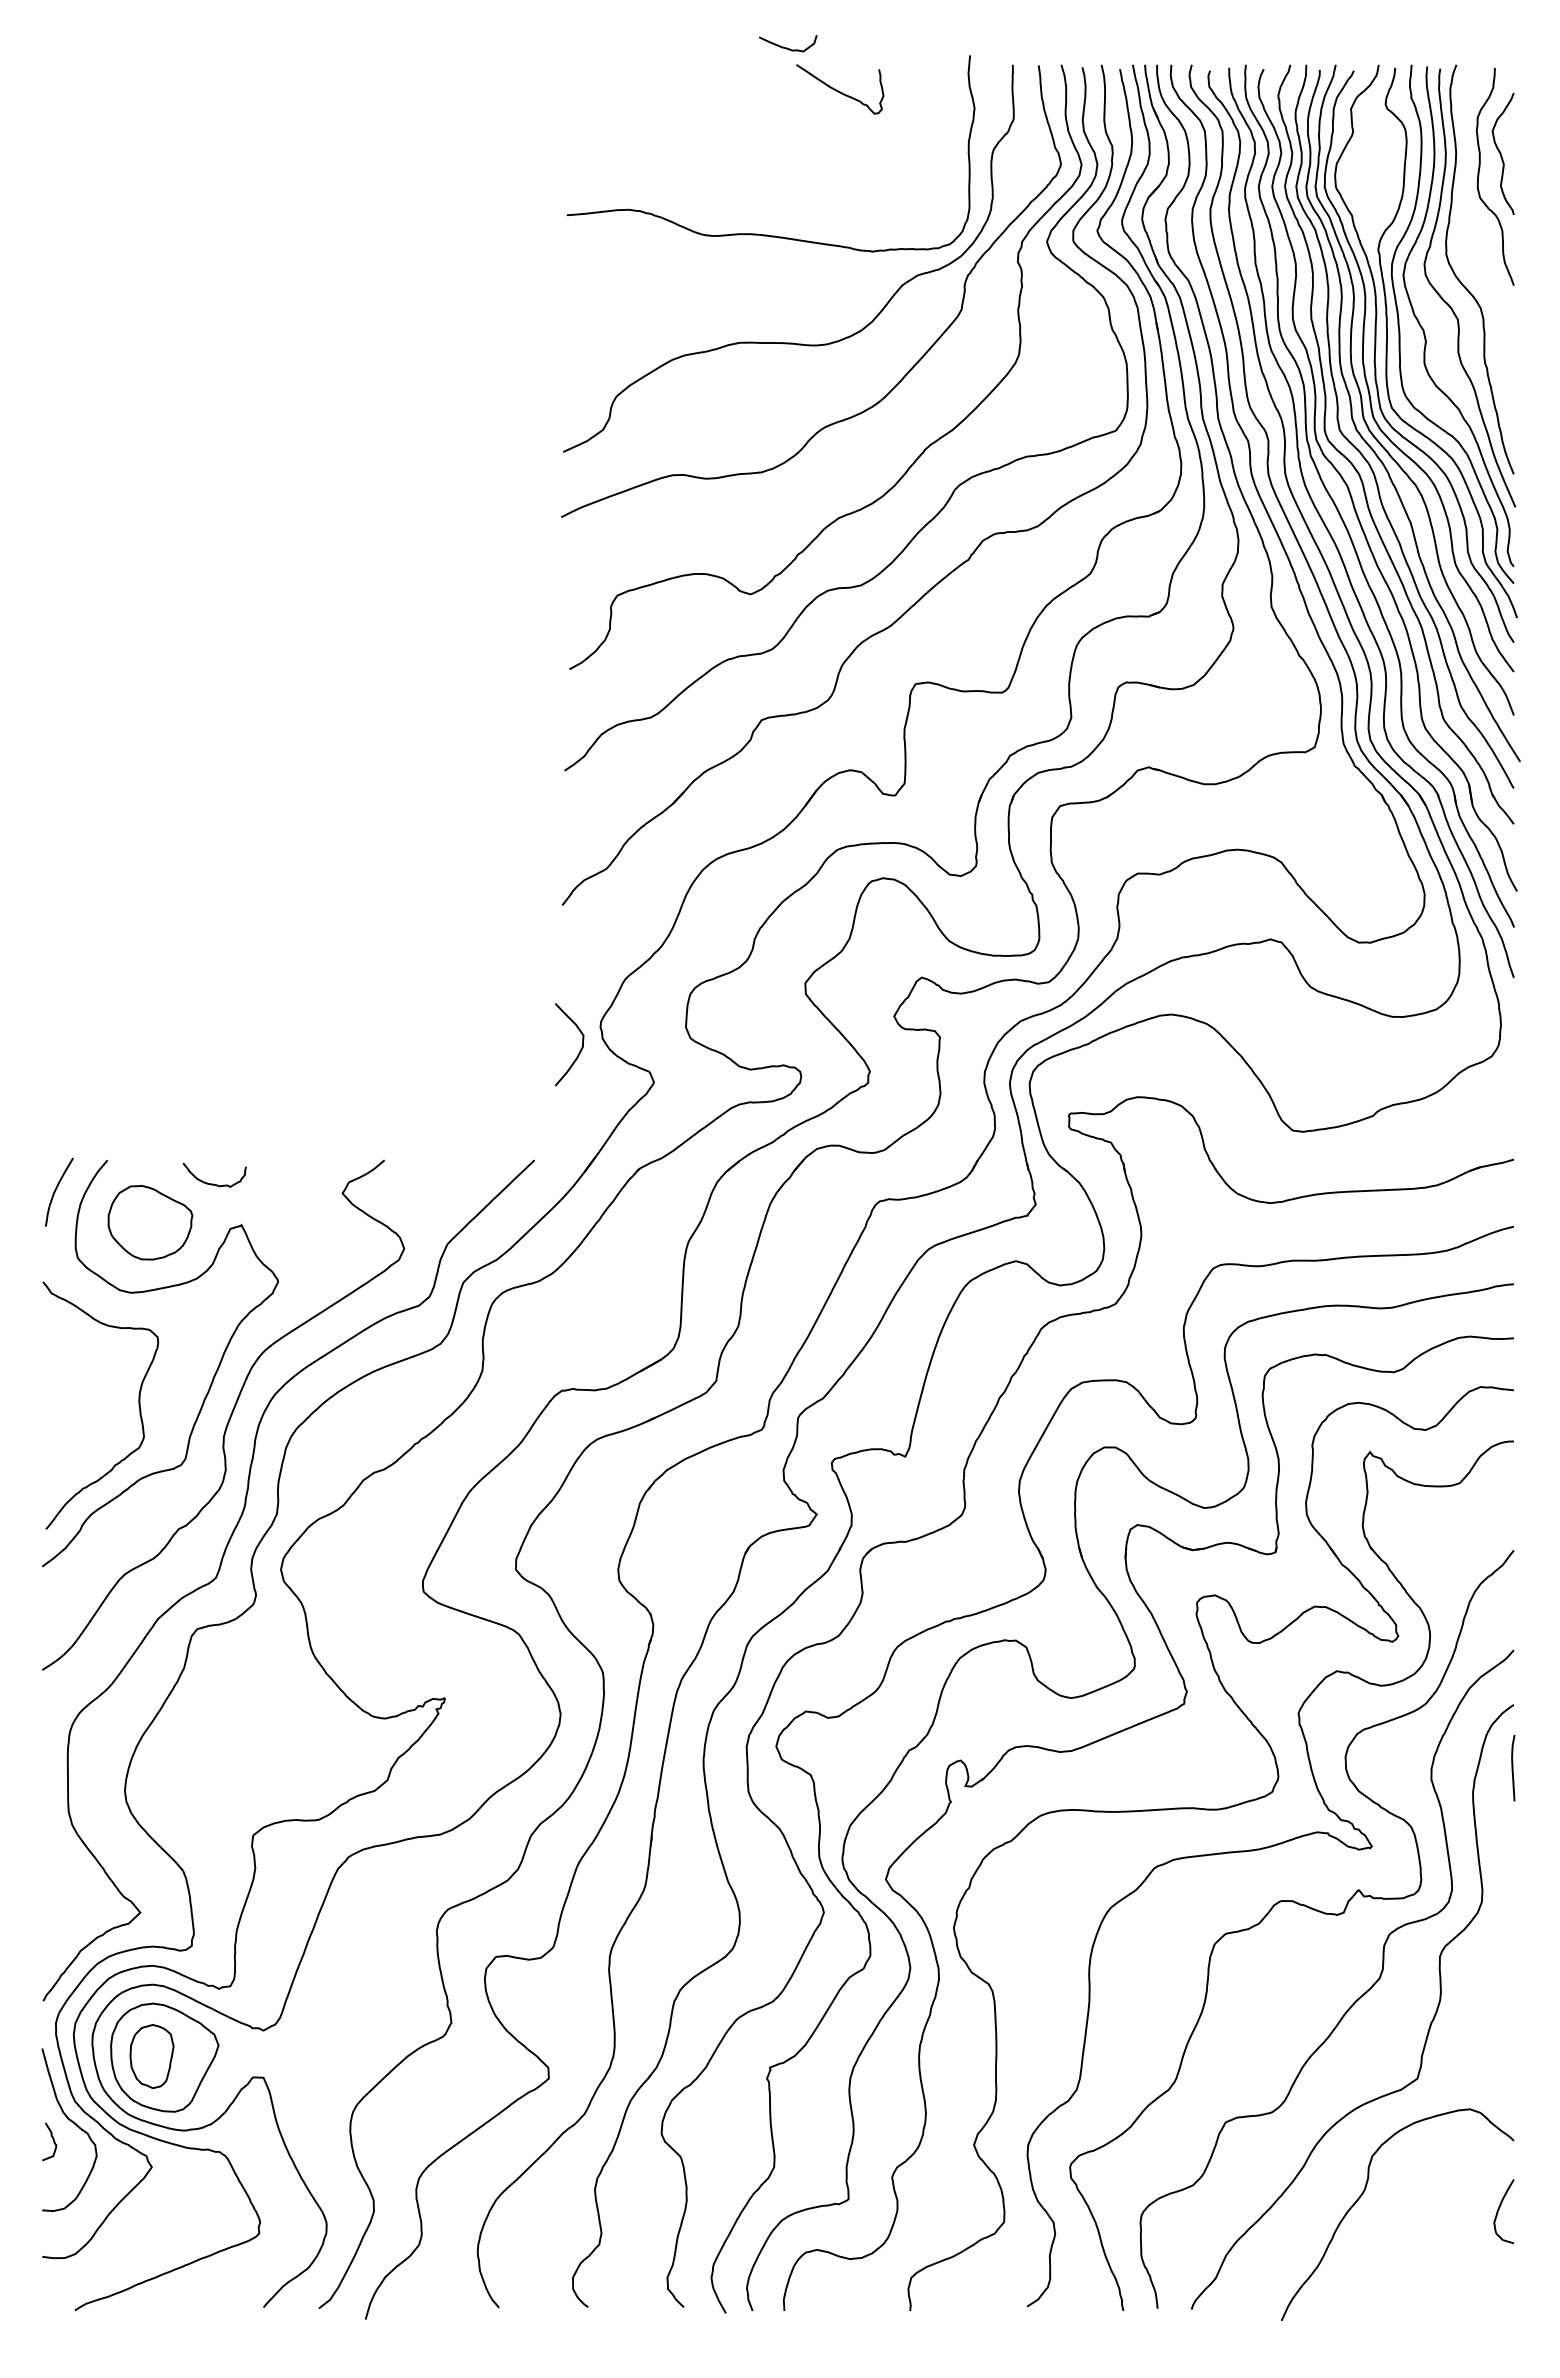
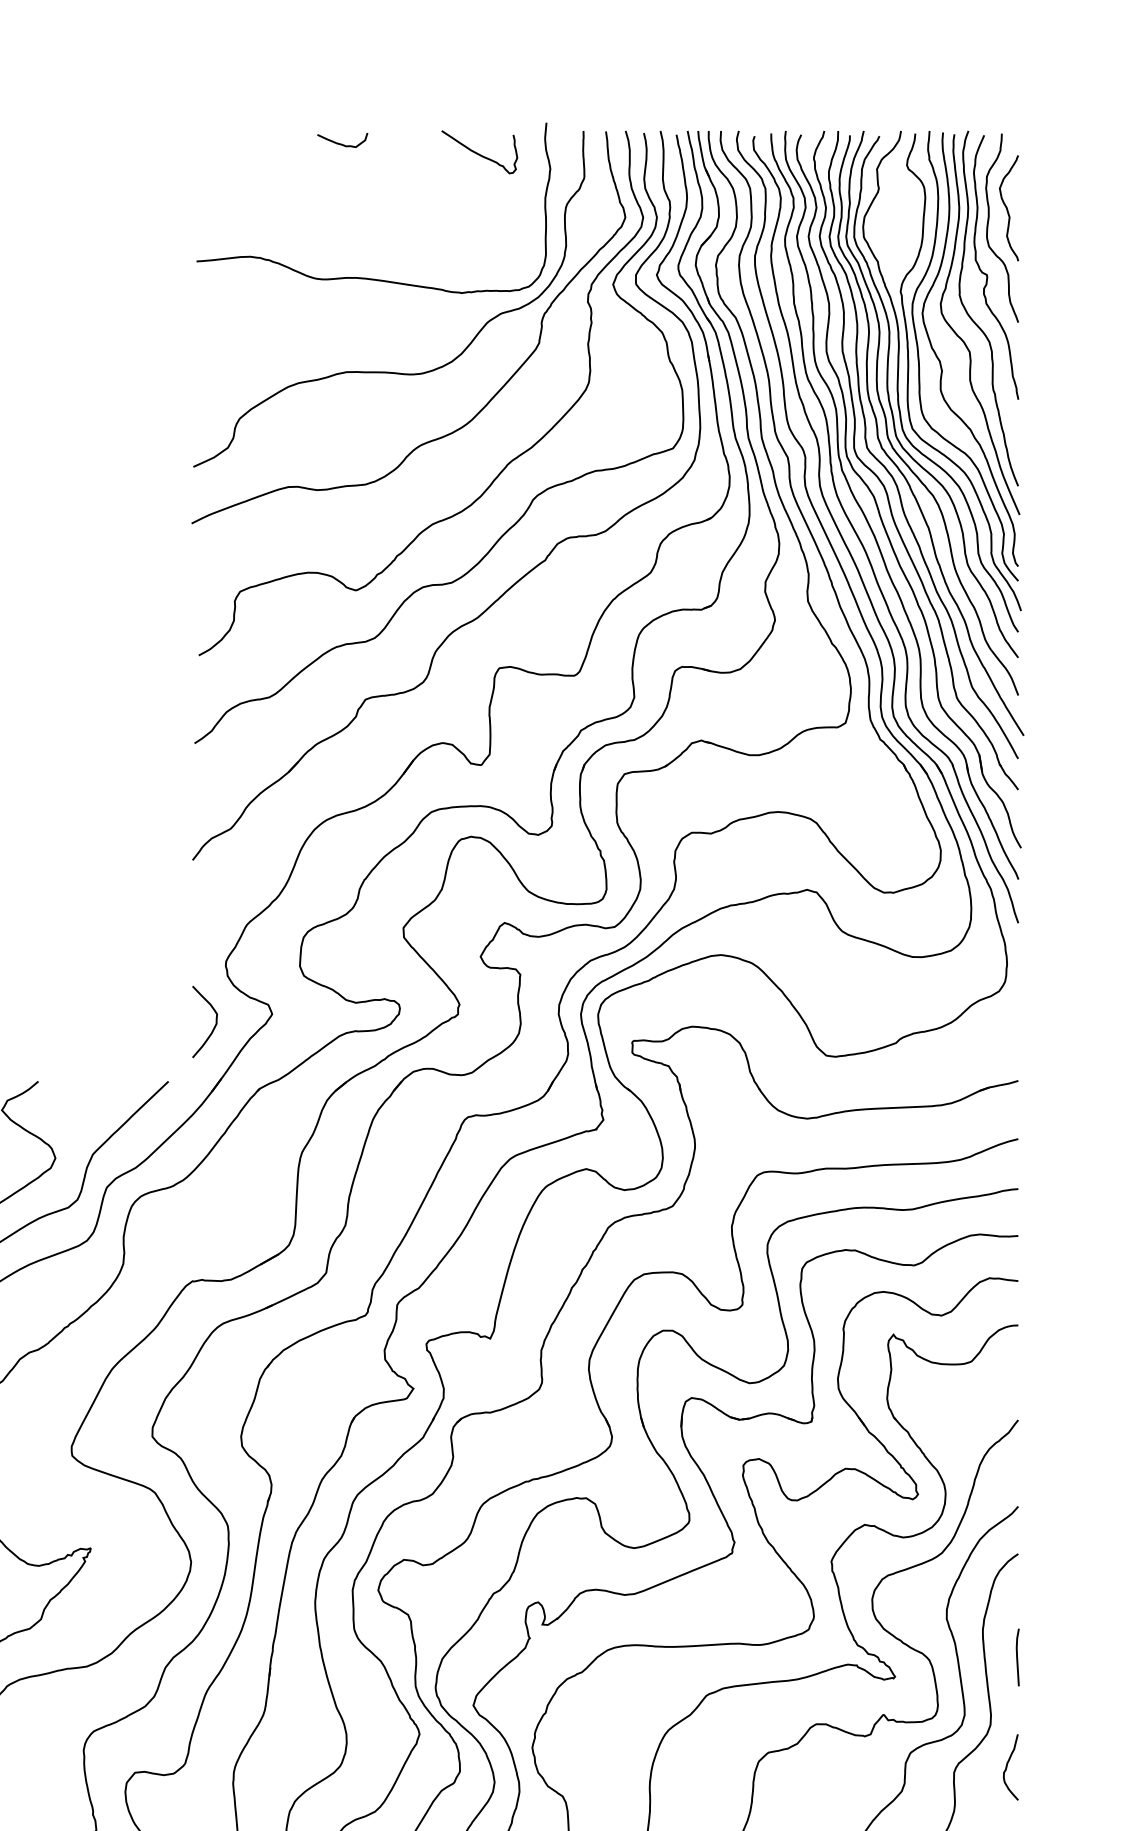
curve: (787, 47) -> (342, 143), moved
curve: (840, 91) -> (480, 154), moved
curve: (1478, 230) -> (987, 274), added
curve: (580, 1049) -> (214, 1026), moved
line: (1513, 1768) -> (1017, 1657), moved
curve: (1501, 1950) -> (1007, 1767), added

